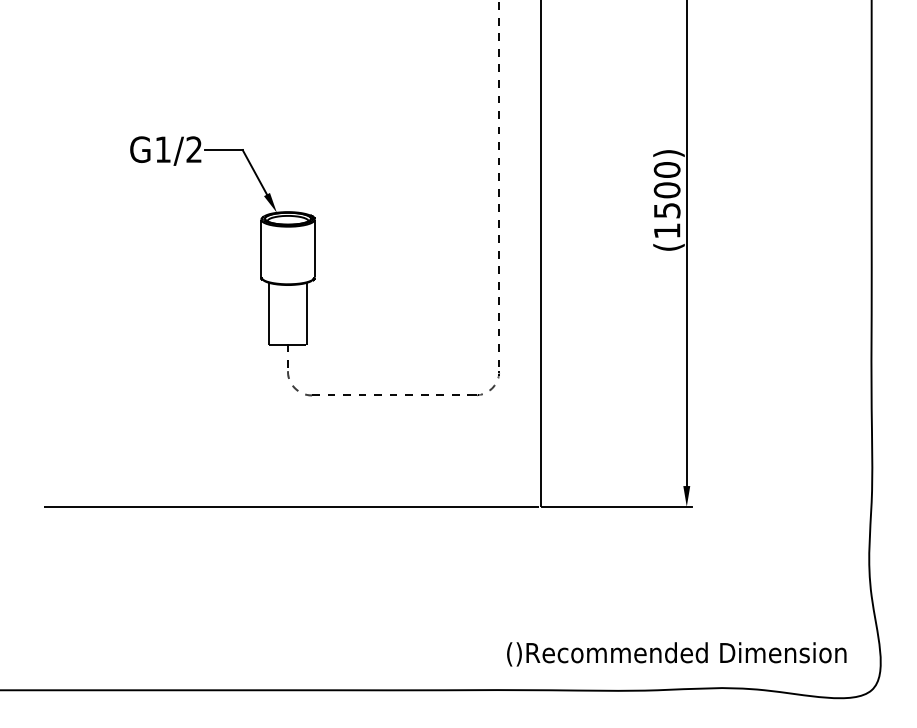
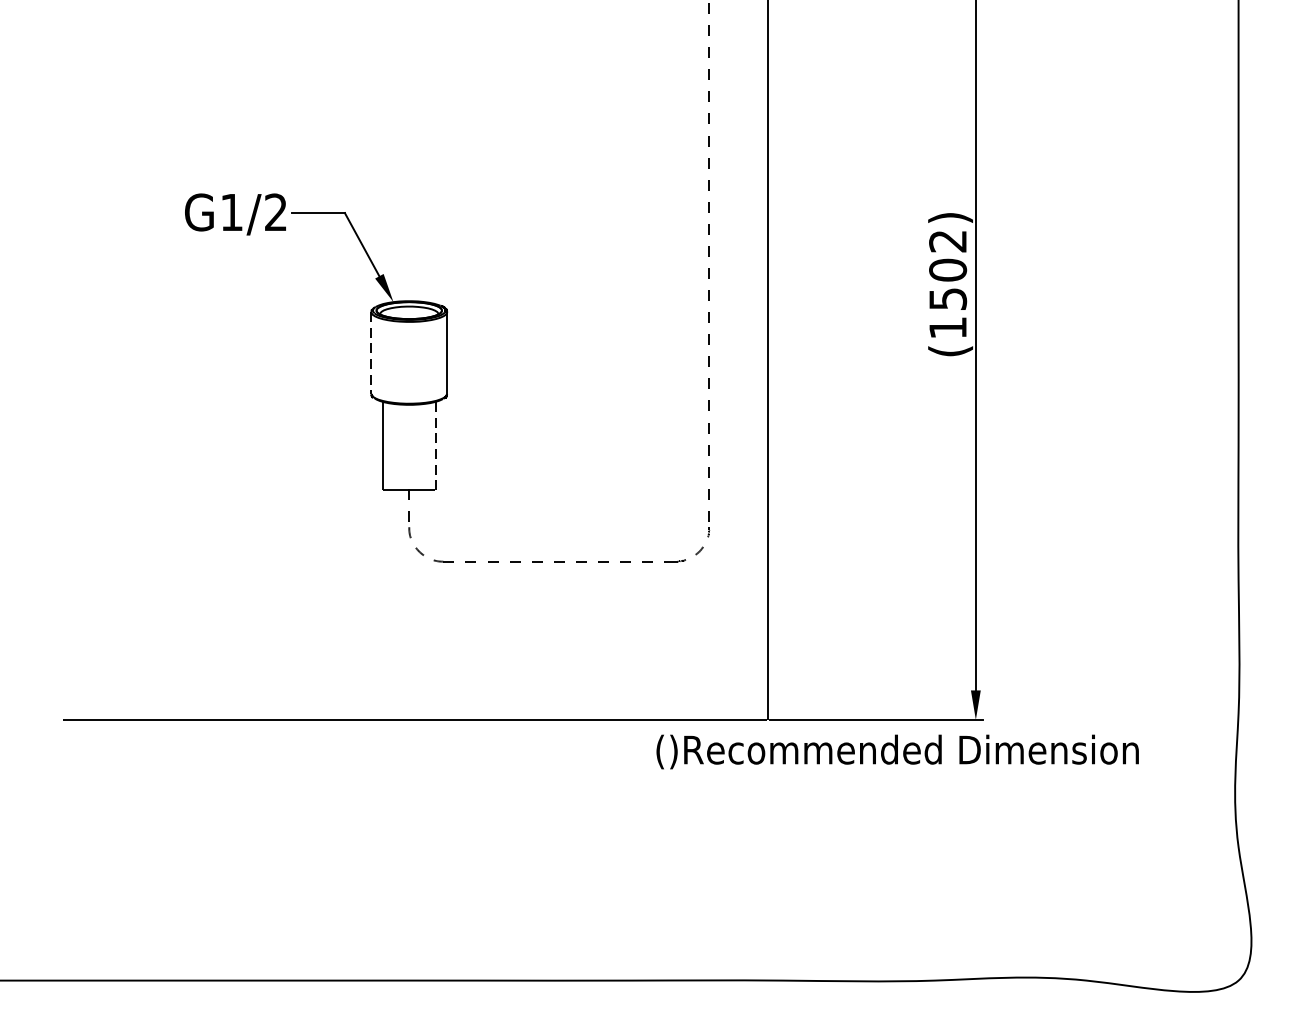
text: (666, 169) -> (947, 240), (1500) -> (1502)
line: (261, 248) -> (371, 352), solid -> dashed
line: (306, 313) -> (435, 445), solid -> dashed
text: (676, 654) -> (897, 752), moved

